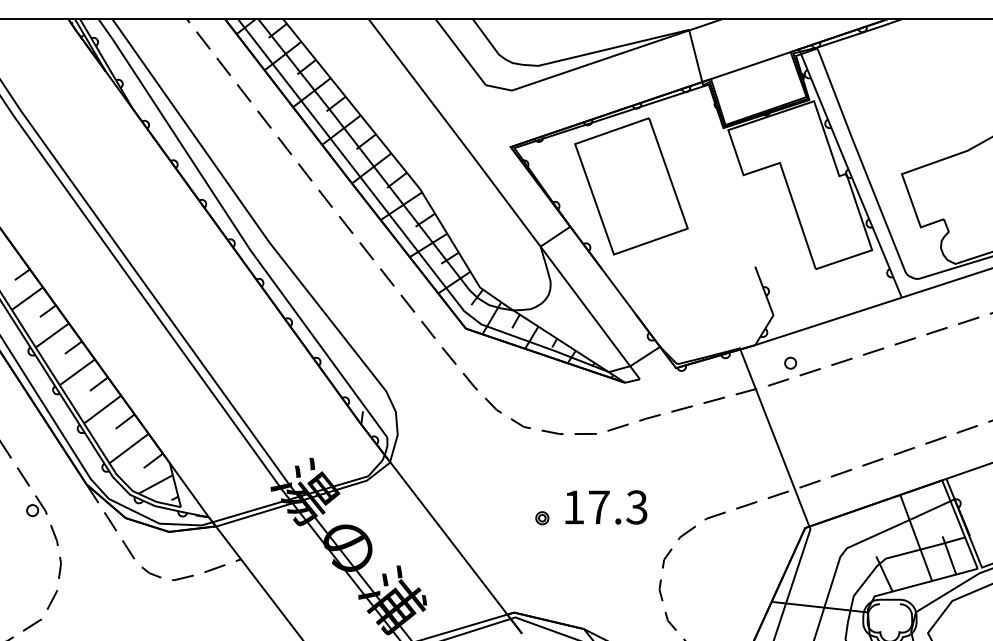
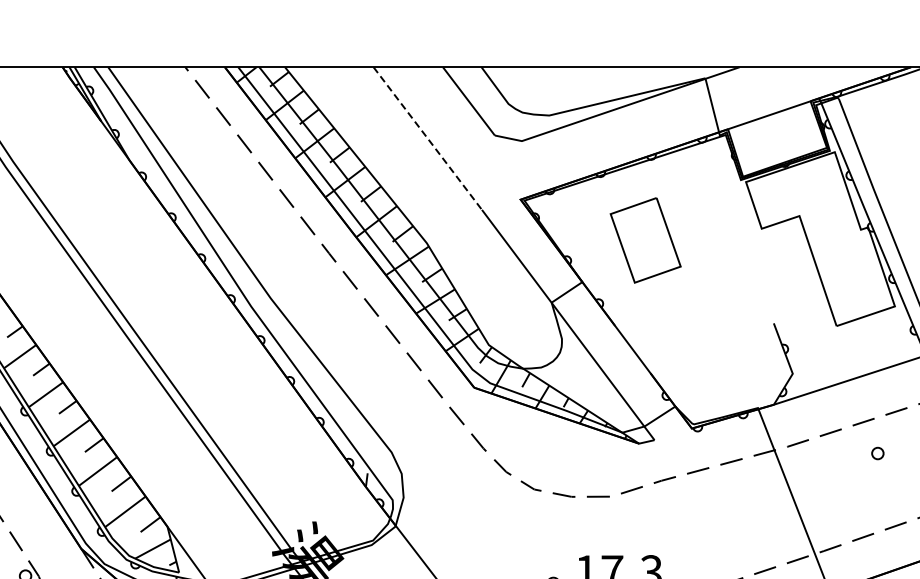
line: (421, 88) -> (428, 138), solid -> dashed
part: (631, 186) -> (645, 240), size x0.6
part: (790, 362) -> (877, 452), moved

